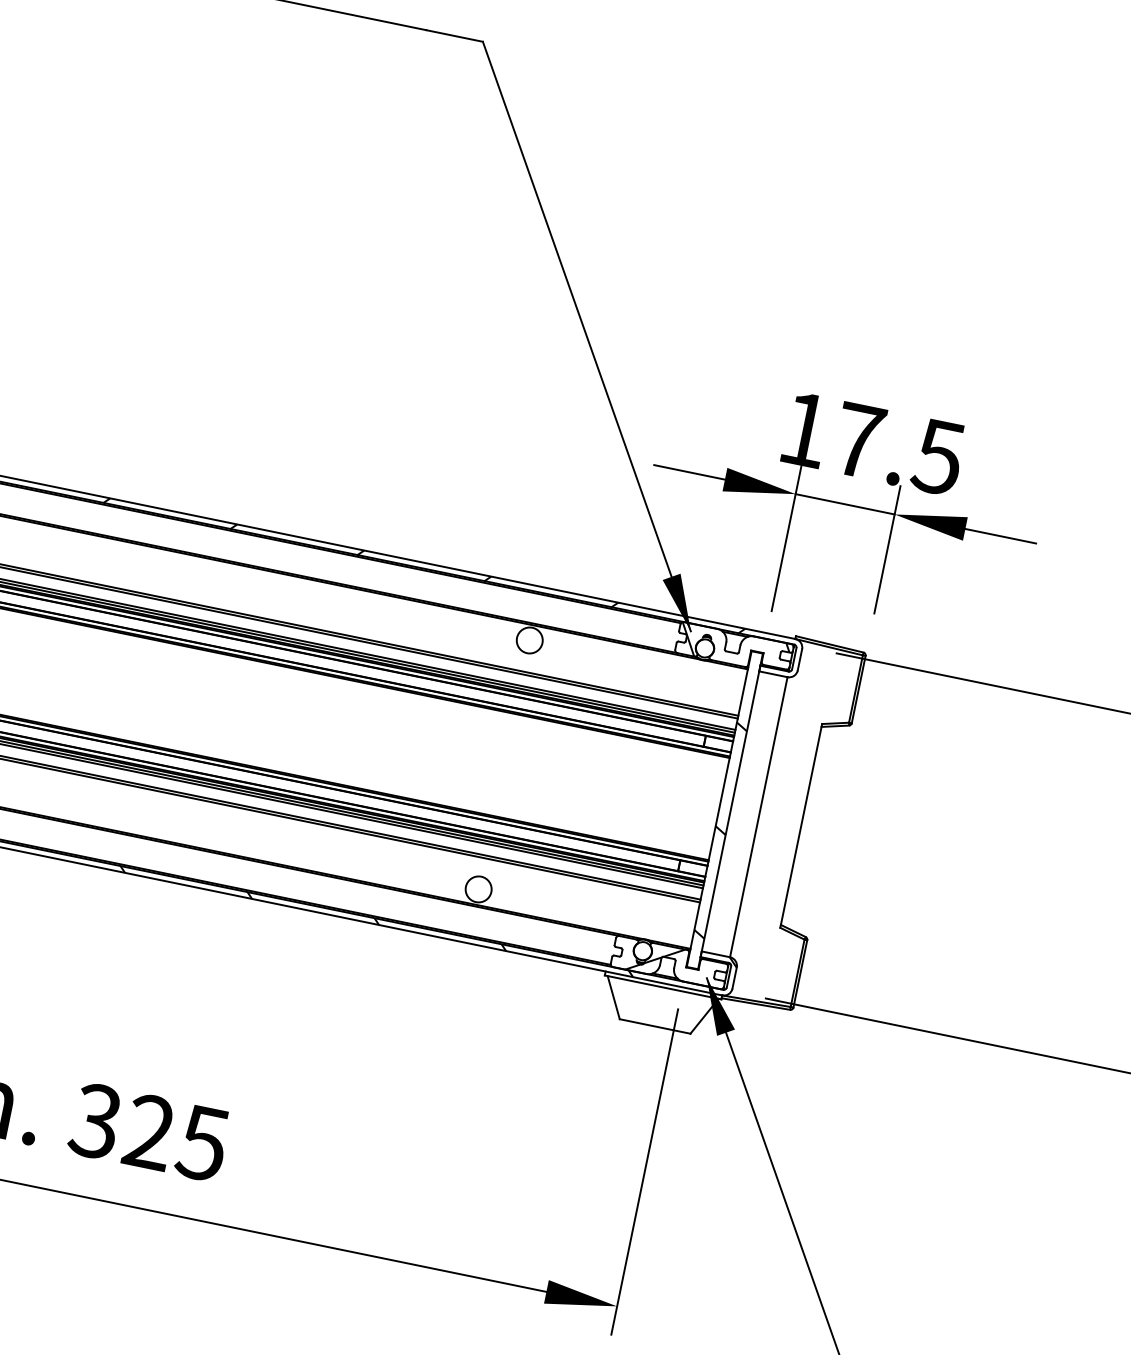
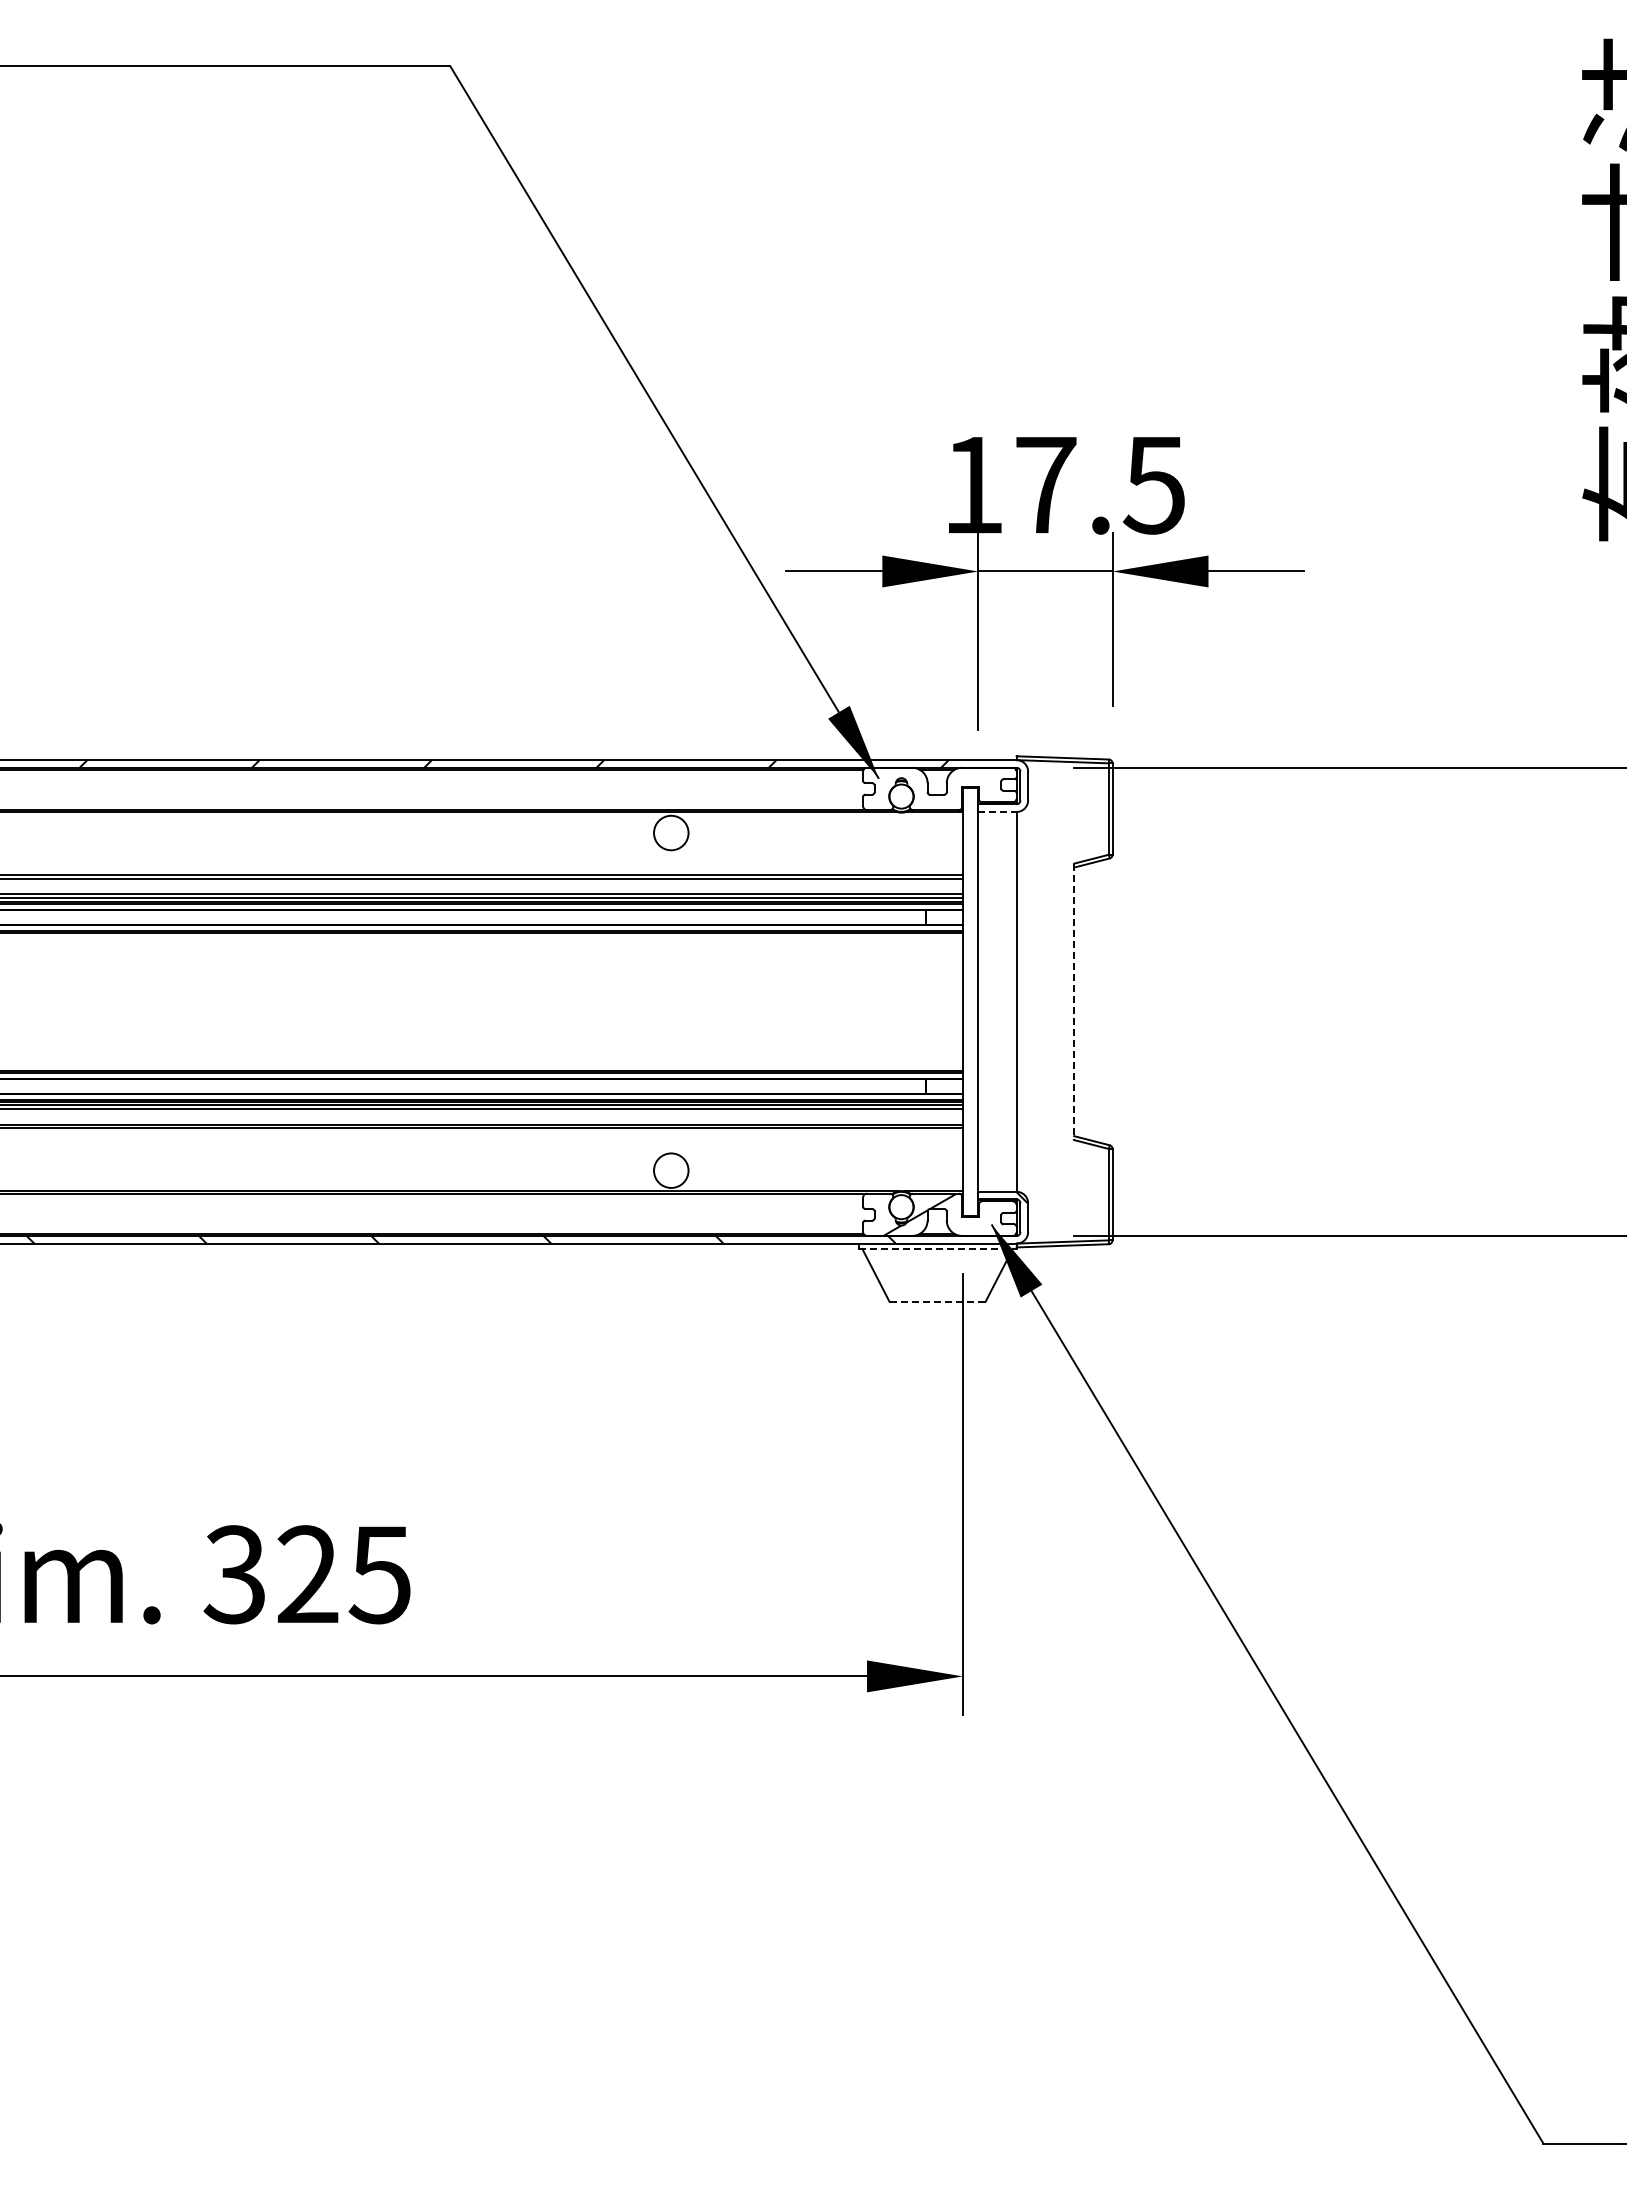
hatch: (733, 648) -> (938, 788), removed
line: (773, 673) -> (997, 811), solid -> dashed
line: (801, 826) -> (1074, 1002), solid -> dashed
hatch: (720, 830) -> (970, 1029), removed
line: (663, 987) -> (938, 1248), solid -> dashed
line: (655, 1026) -> (937, 1301), solid -> dashed

